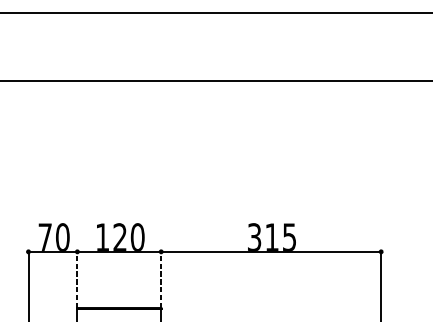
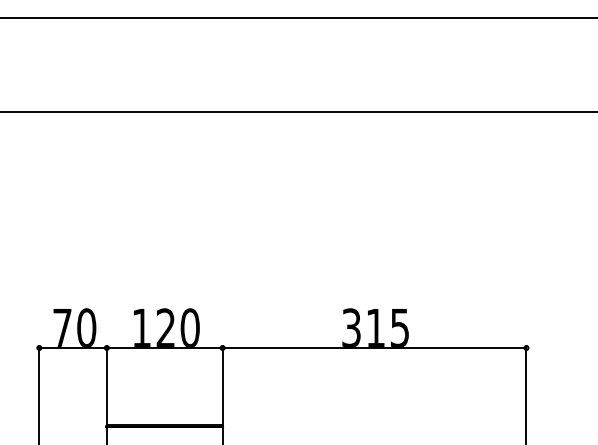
line: (77, 279) -> (106, 386), dashed -> solid
line: (161, 279) -> (222, 386), dashed -> solid

